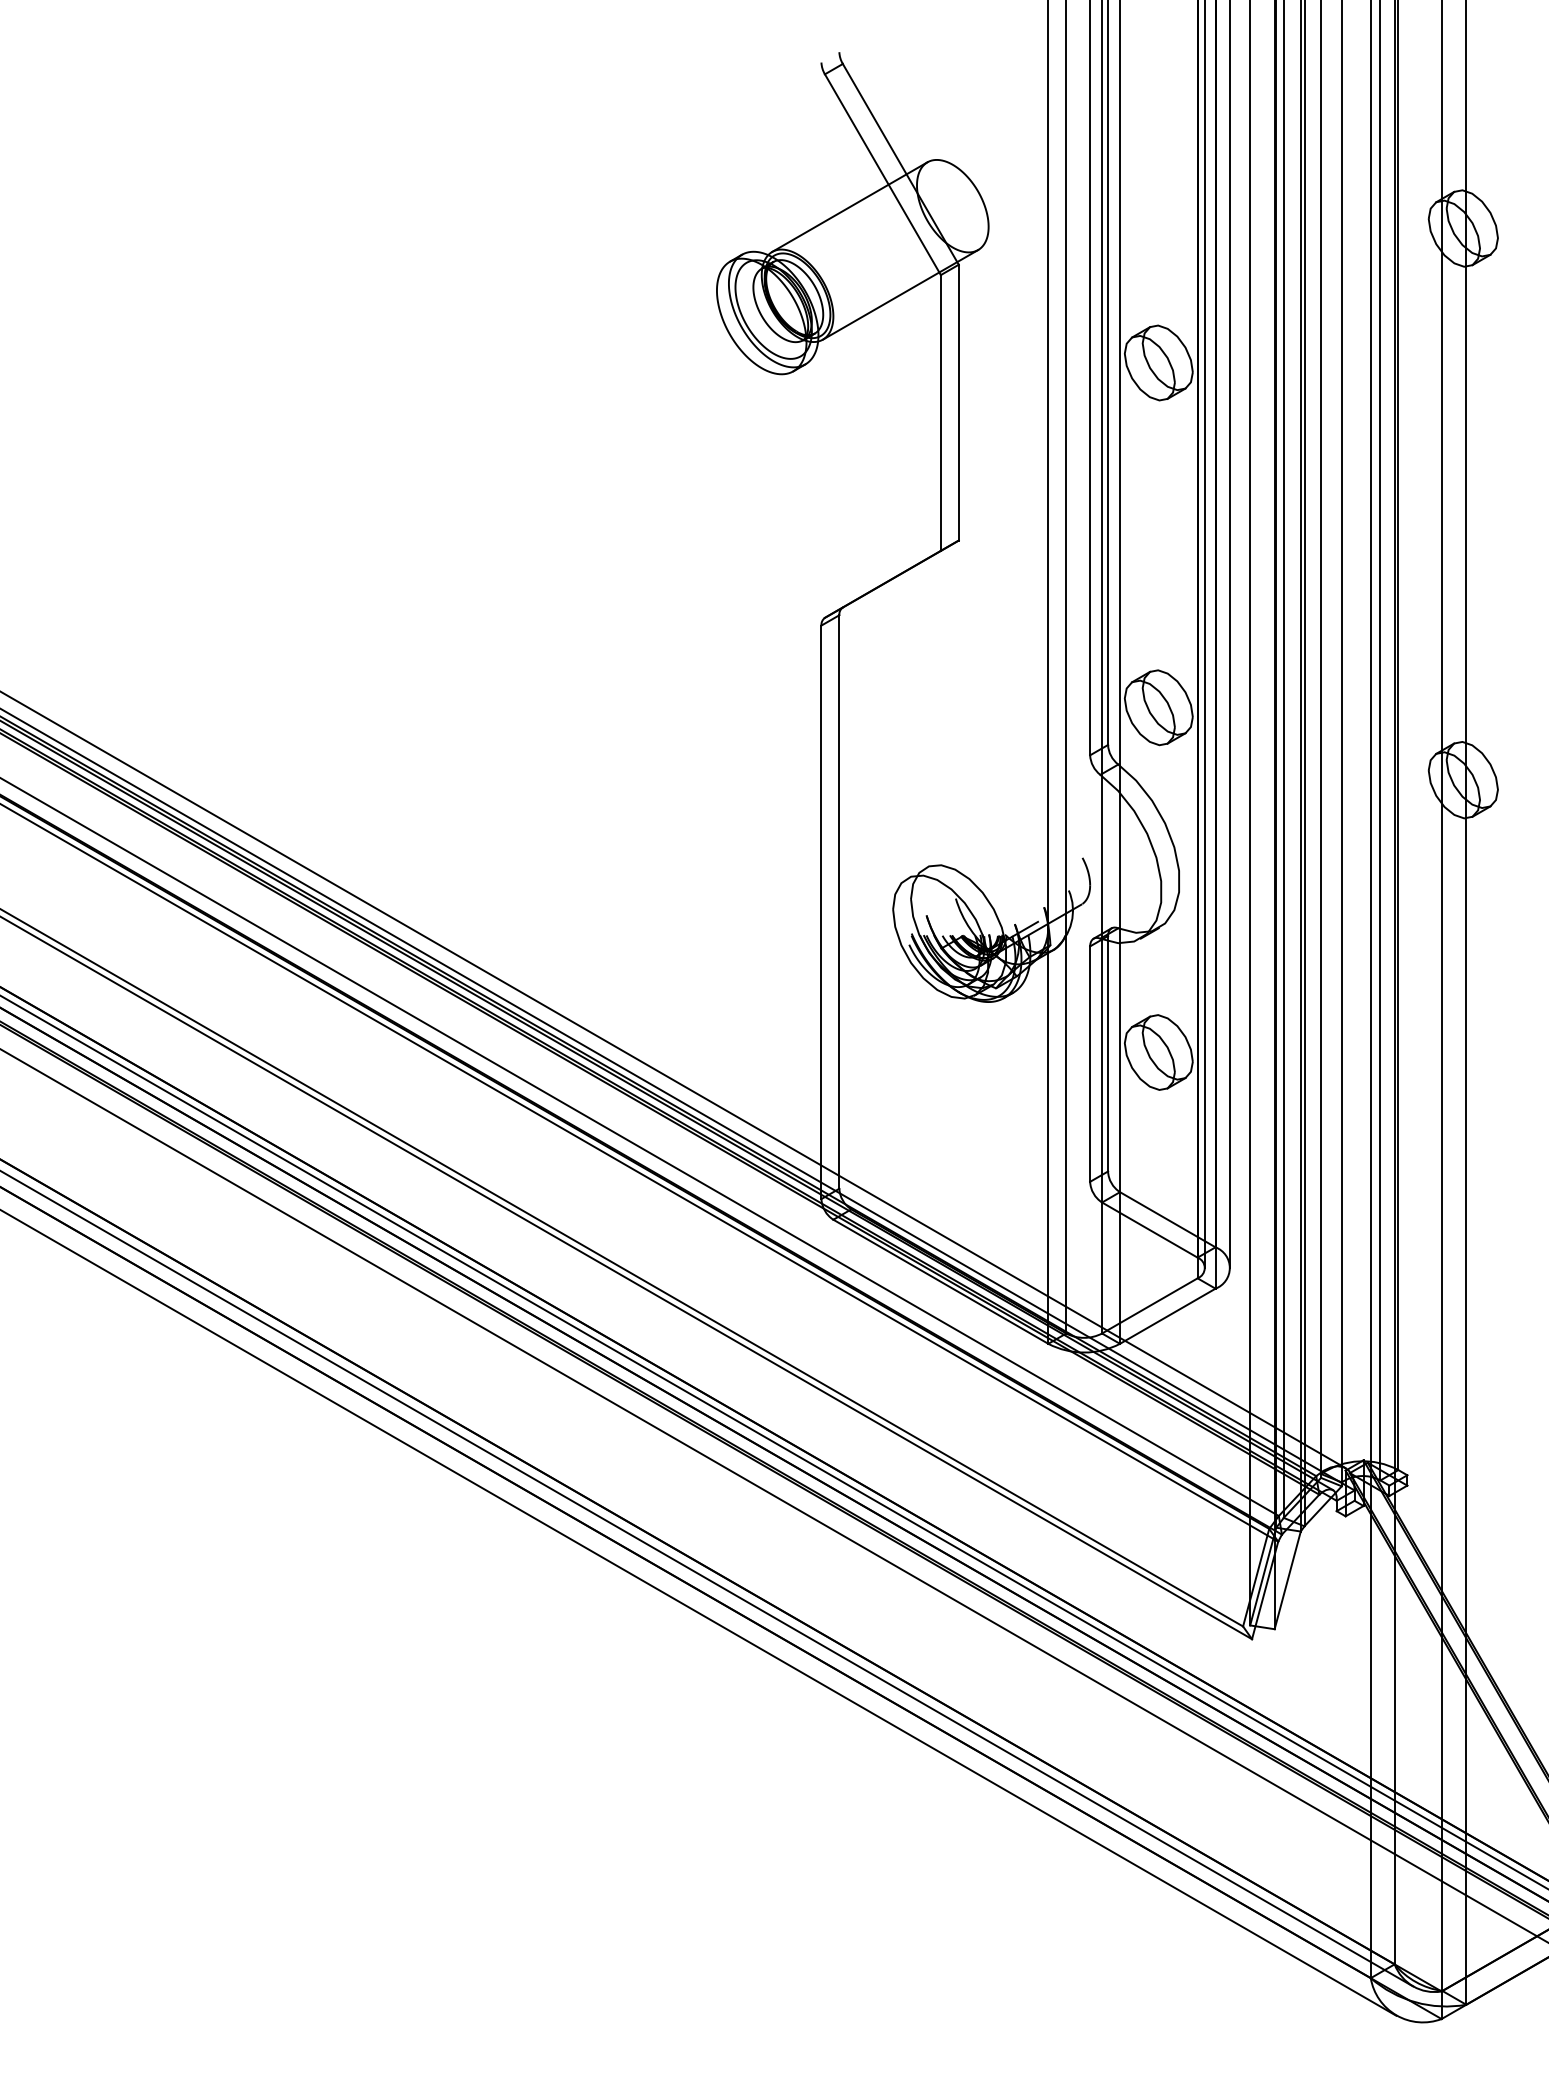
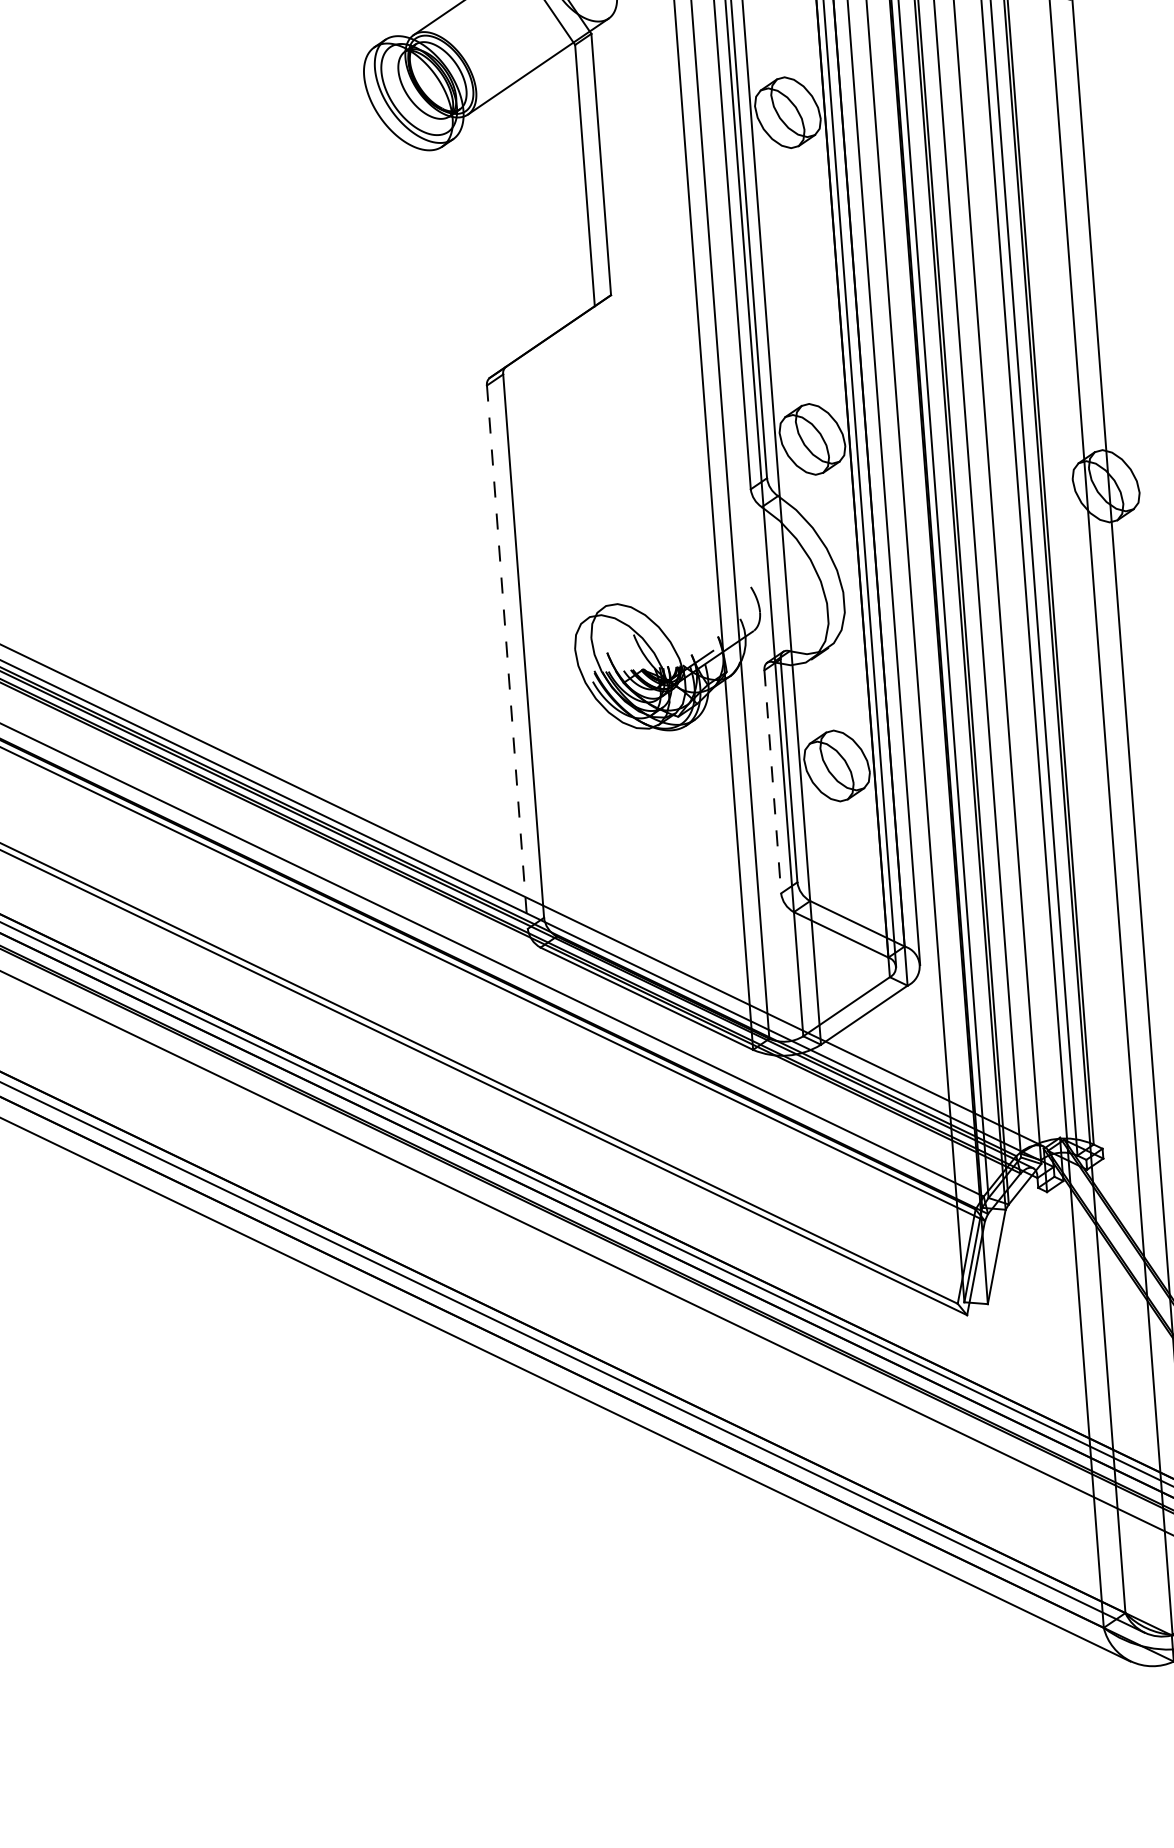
line: (821, 912) -> (507, 657), solid -> dashed
line: (1090, 1064) -> (773, 782), solid -> dashed

